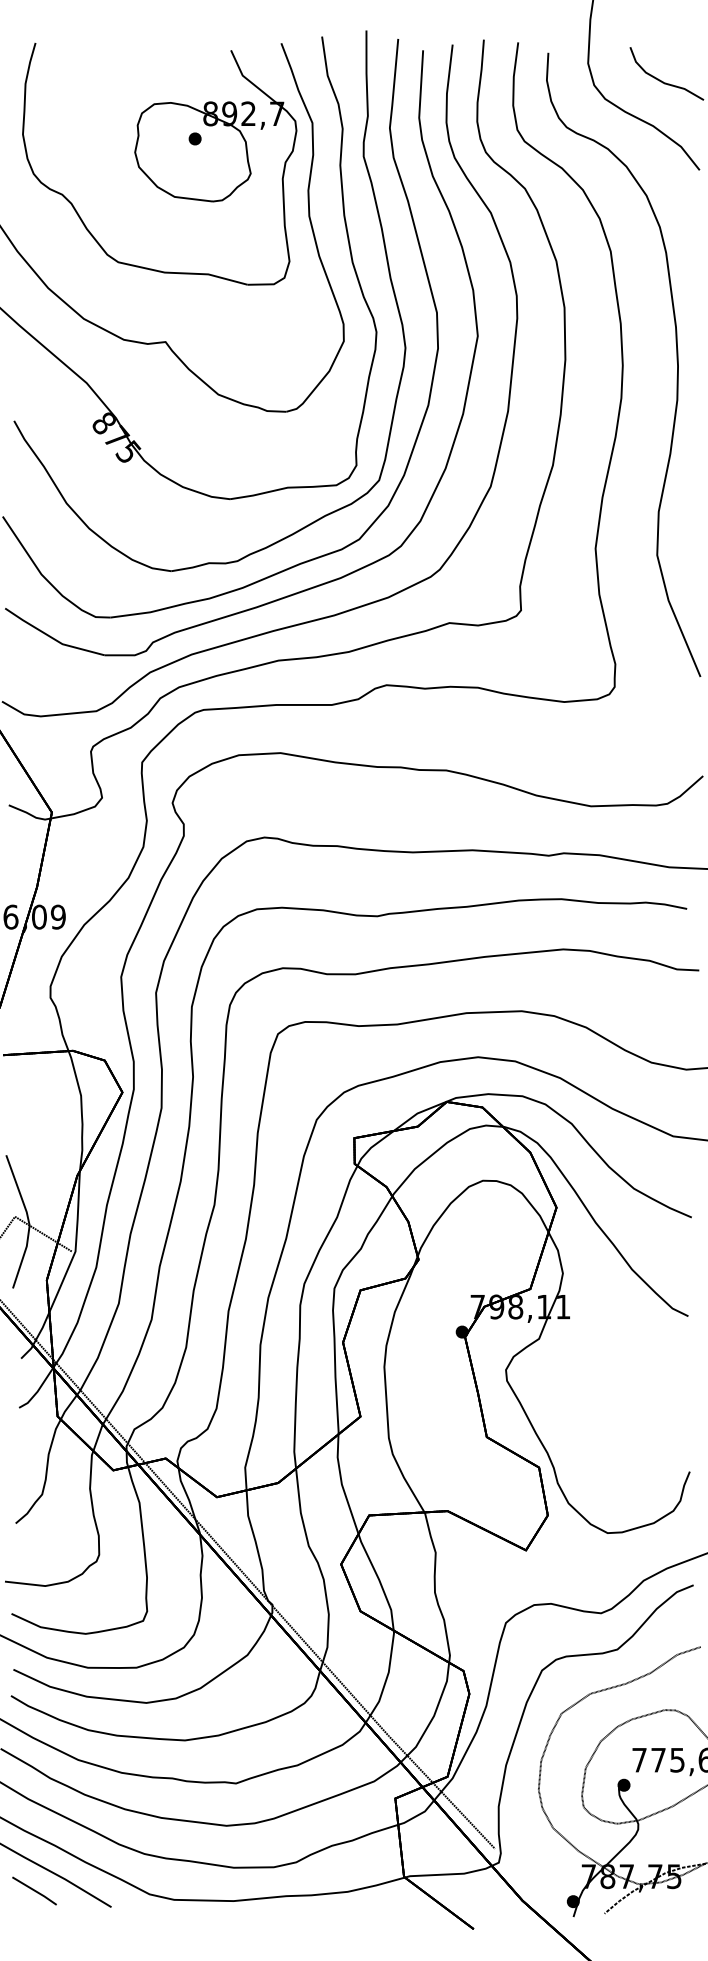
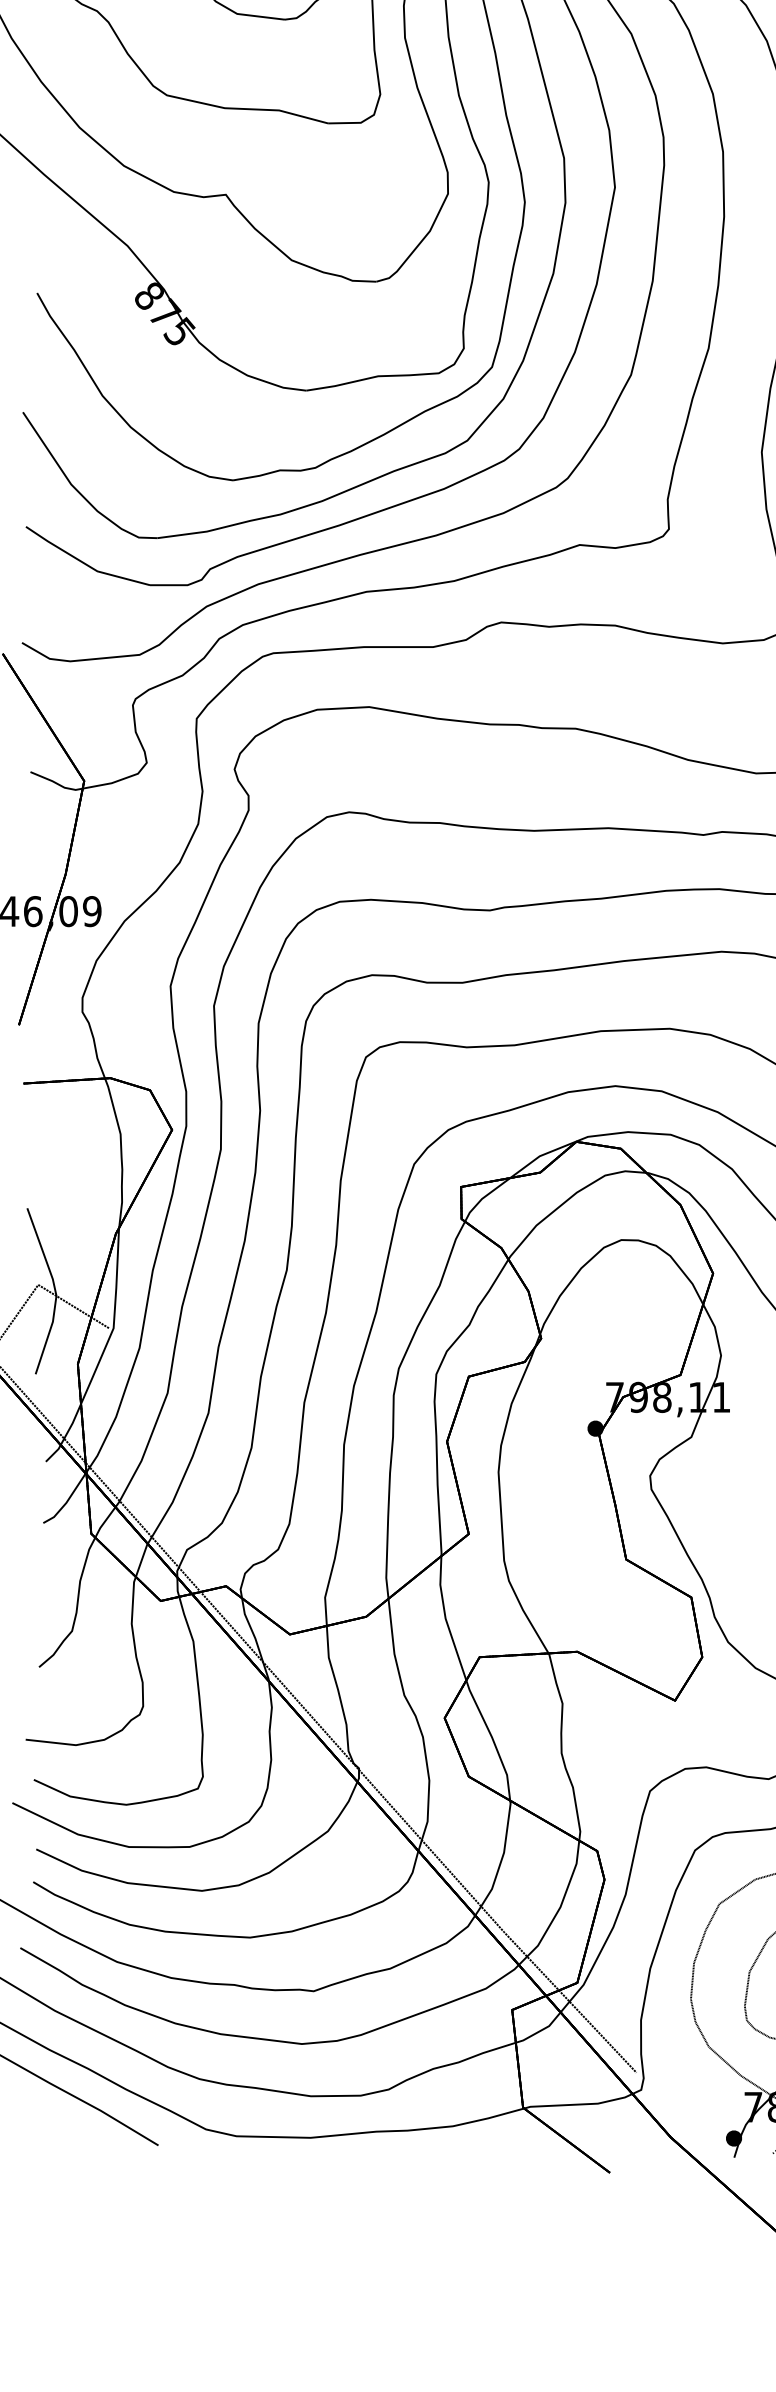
line: (34, 1890) -> (62, 2124), removed

